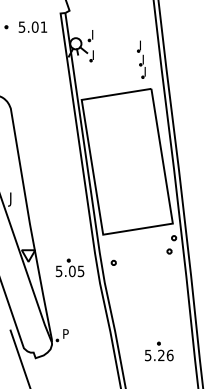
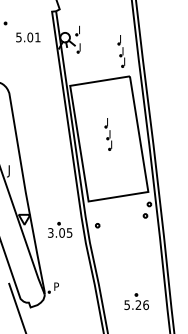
text: (33, 27) -> (28, 37), moved
part: (126, 156) -> (108, 134), added
text: (58, 270) -> (50, 232), 5.05 -> 3.05

